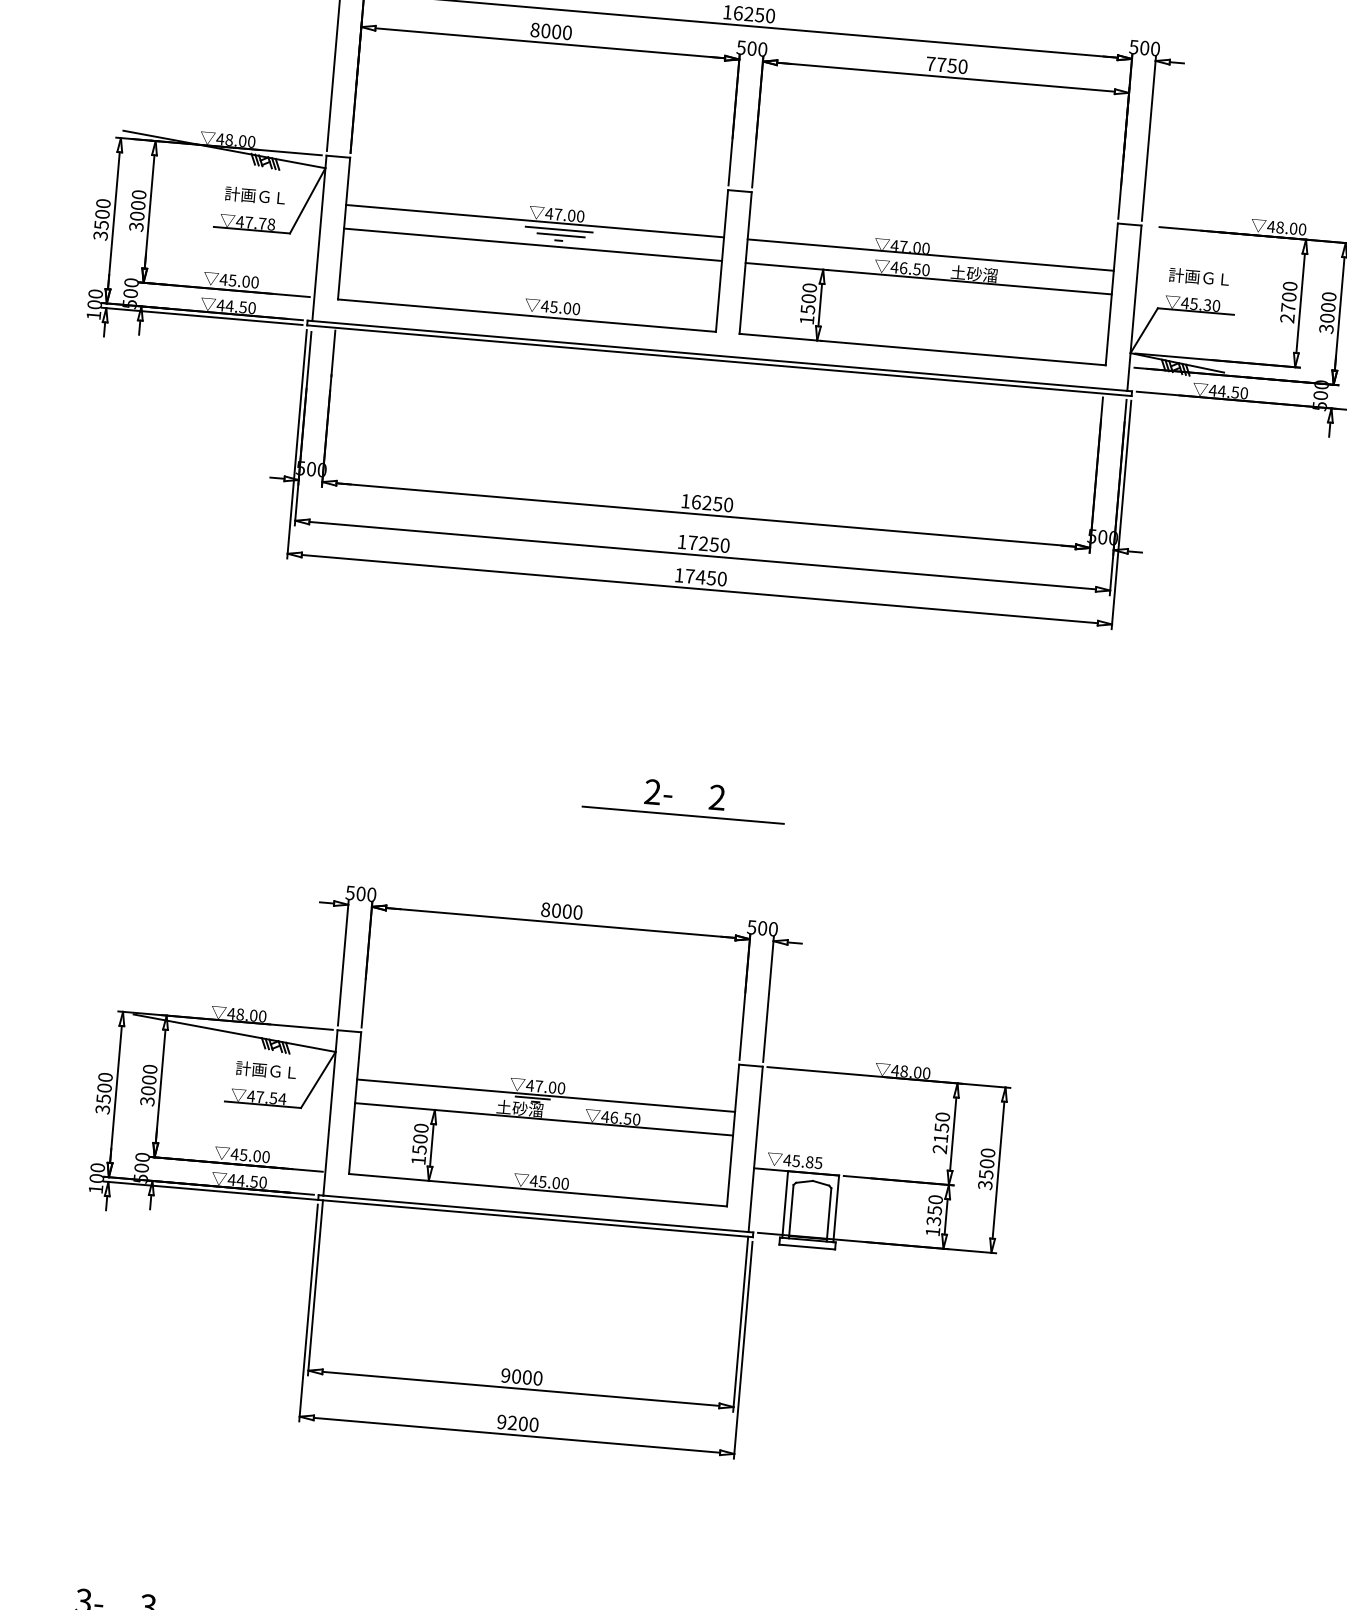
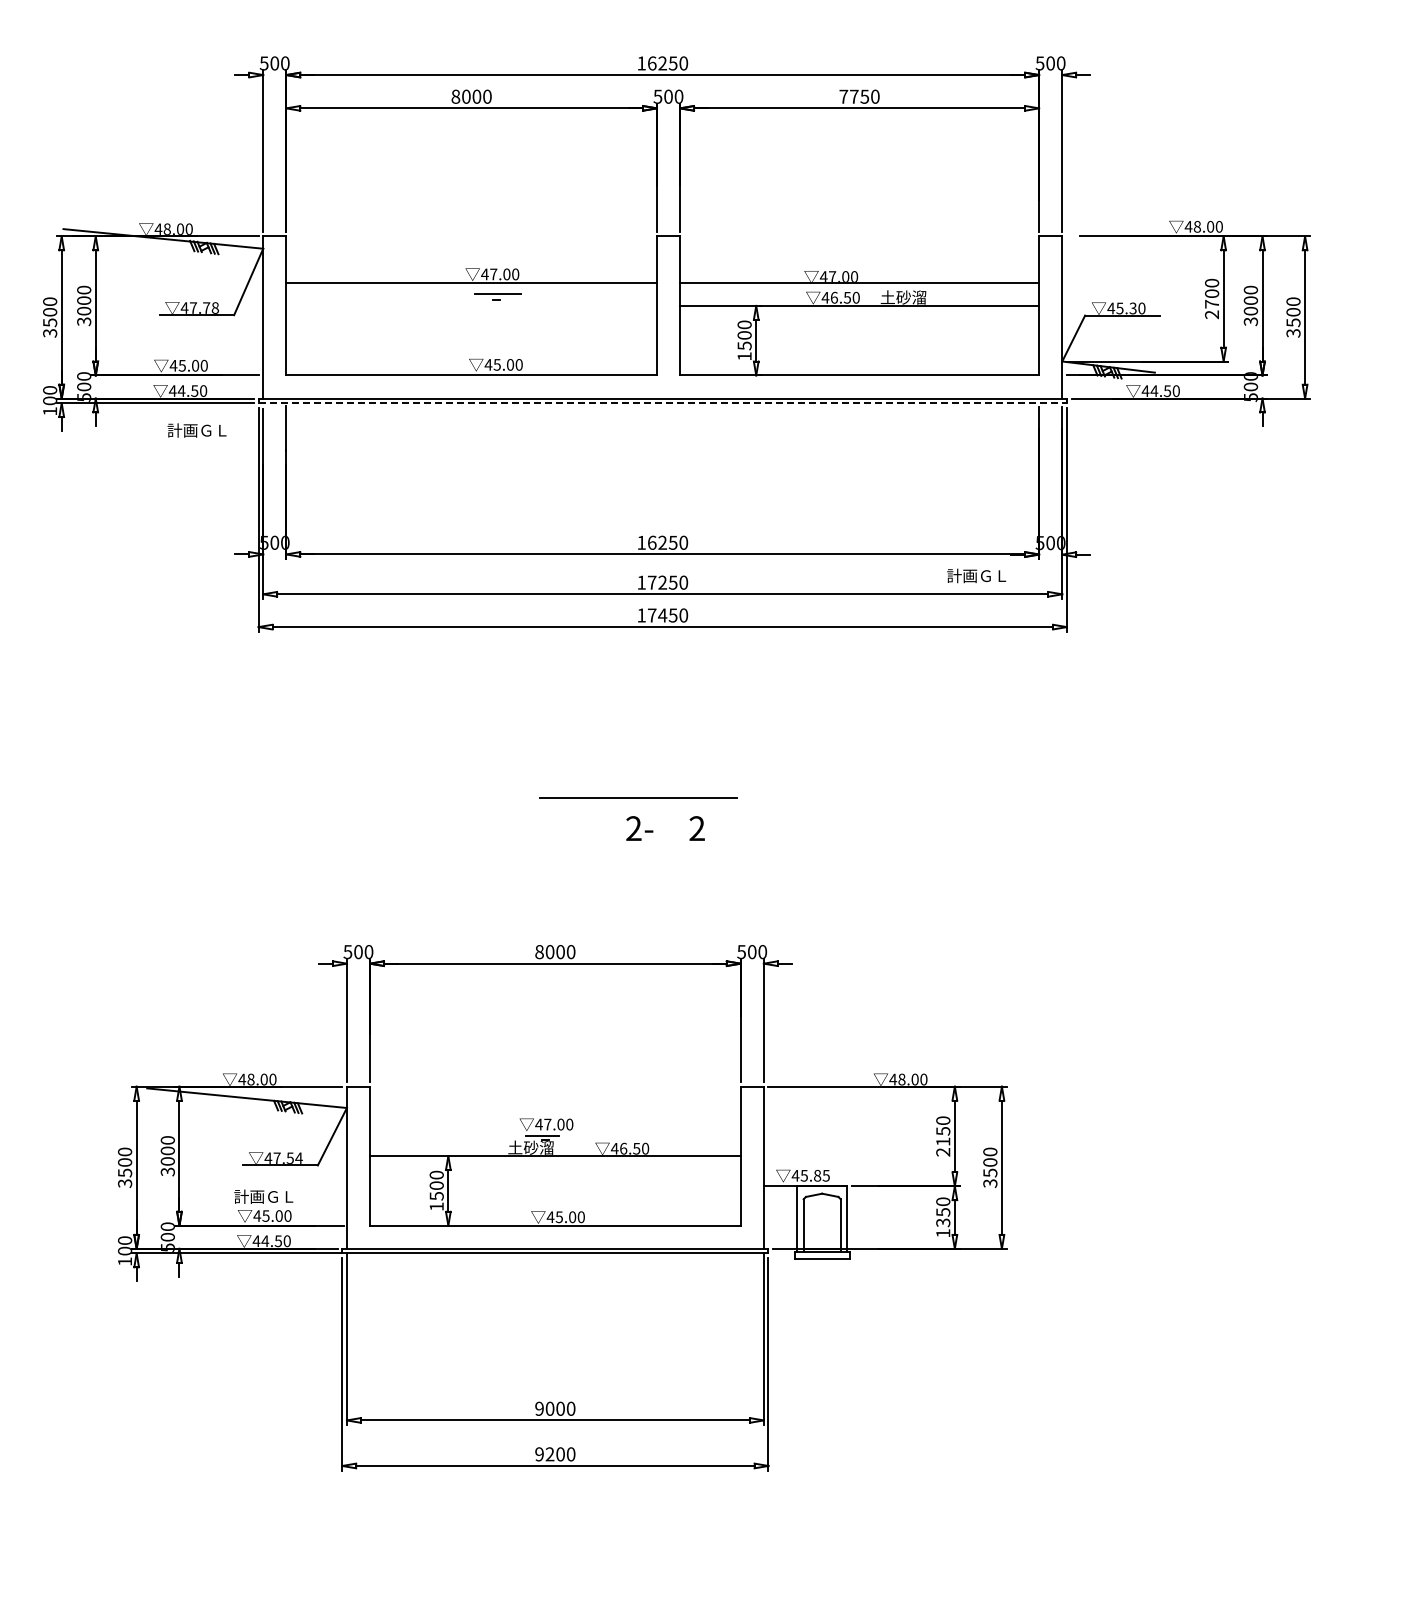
text: (254, 195) -> (196, 430), moved
line: (558, 229) -> (495, 288), removed
line: (532, 244) -> (471, 305), removed
text: (1198, 276) -> (976, 575), moved
line: (720, 361) -> (663, 403), solid -> dashed
line: (683, 815) -> (638, 797), moved
text: (265, 1070) -> (263, 1196), moved
line: (546, 1096) -> (555, 1133), removed

